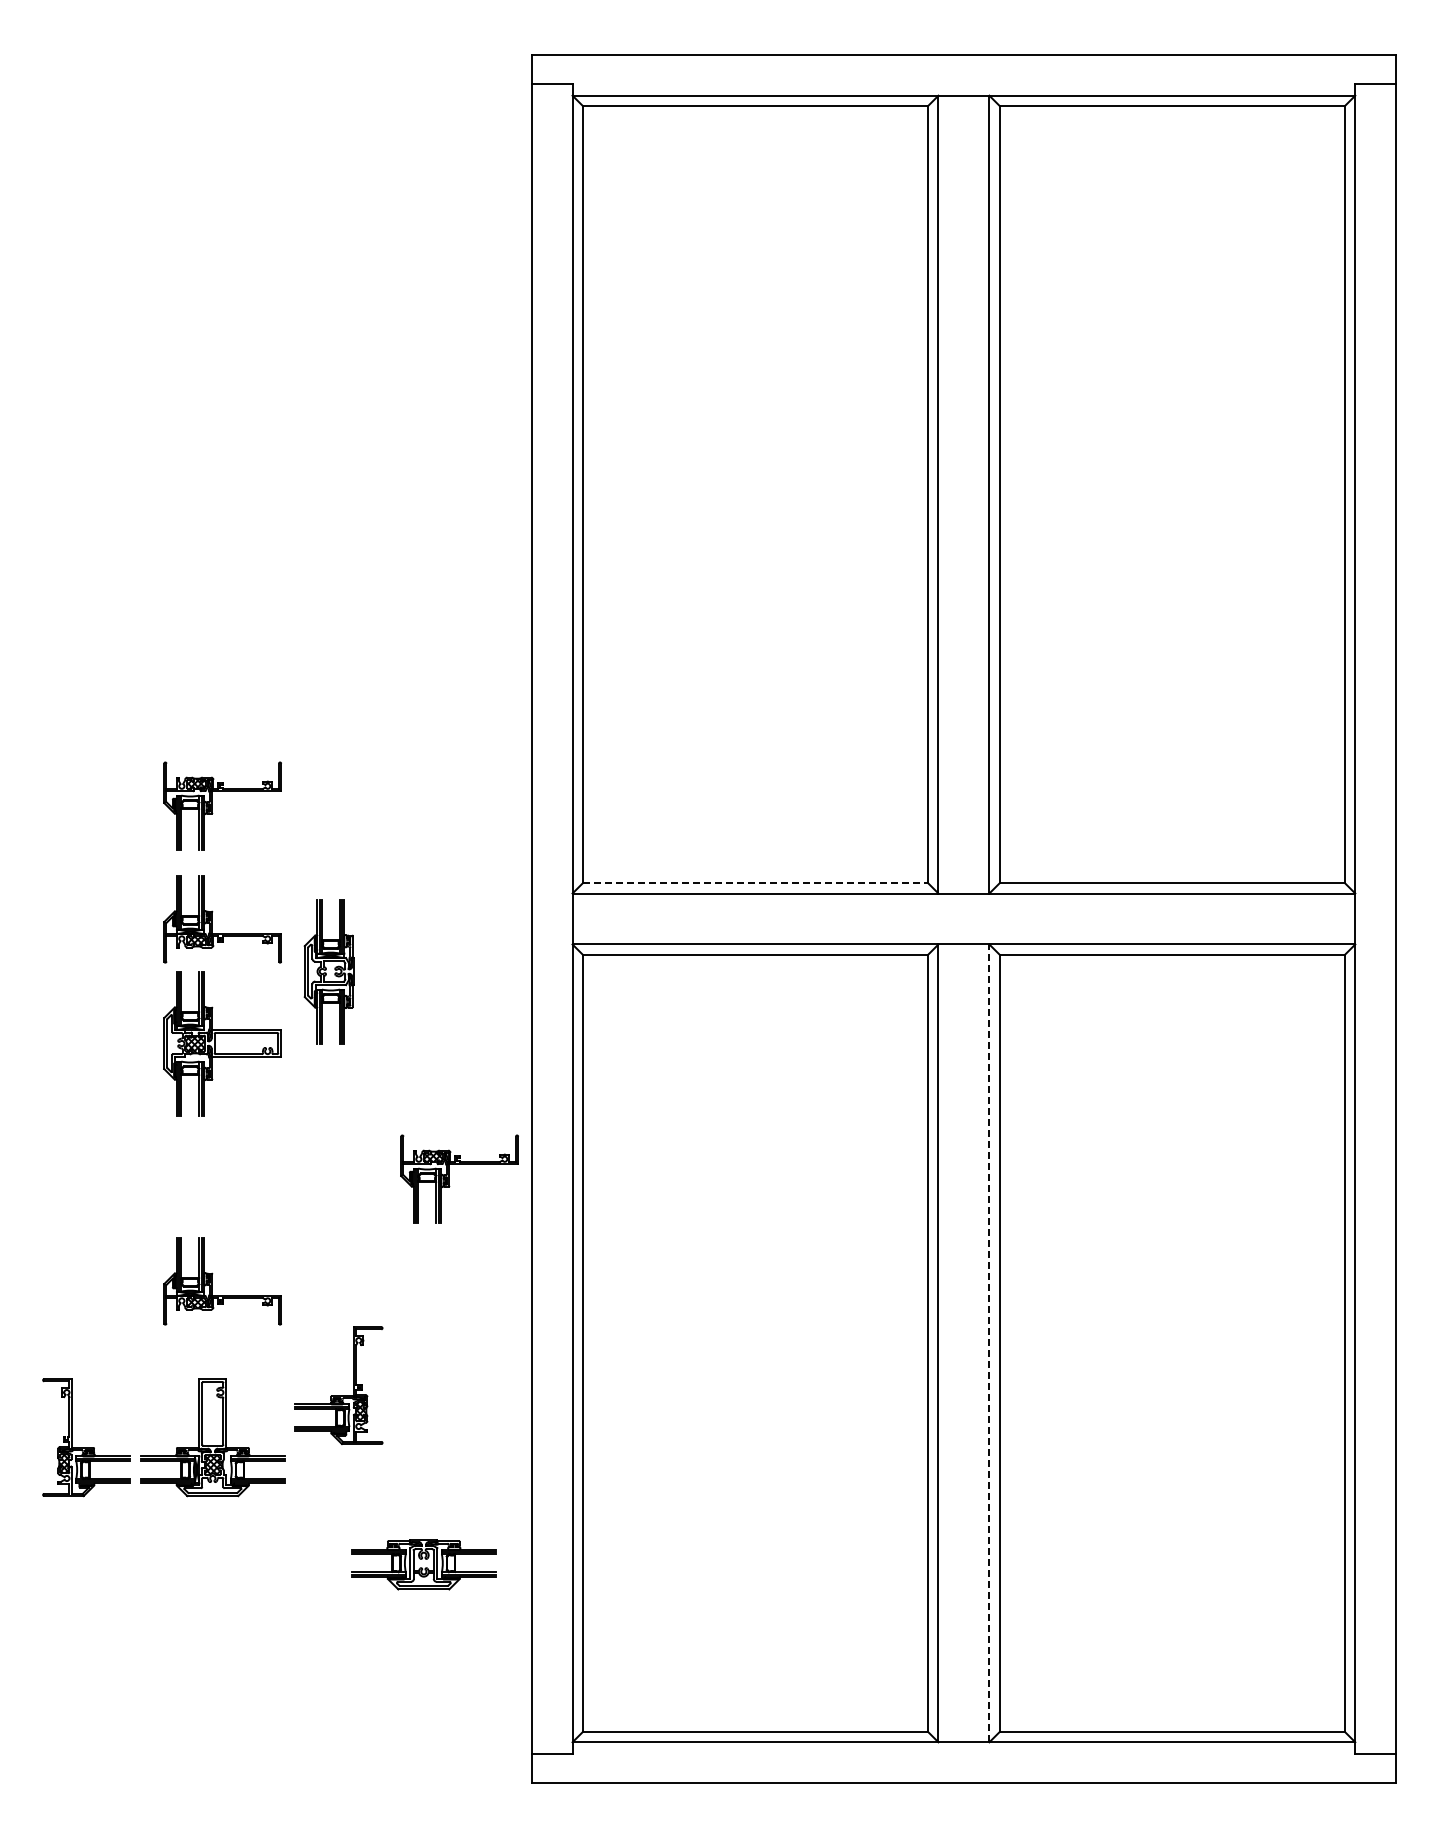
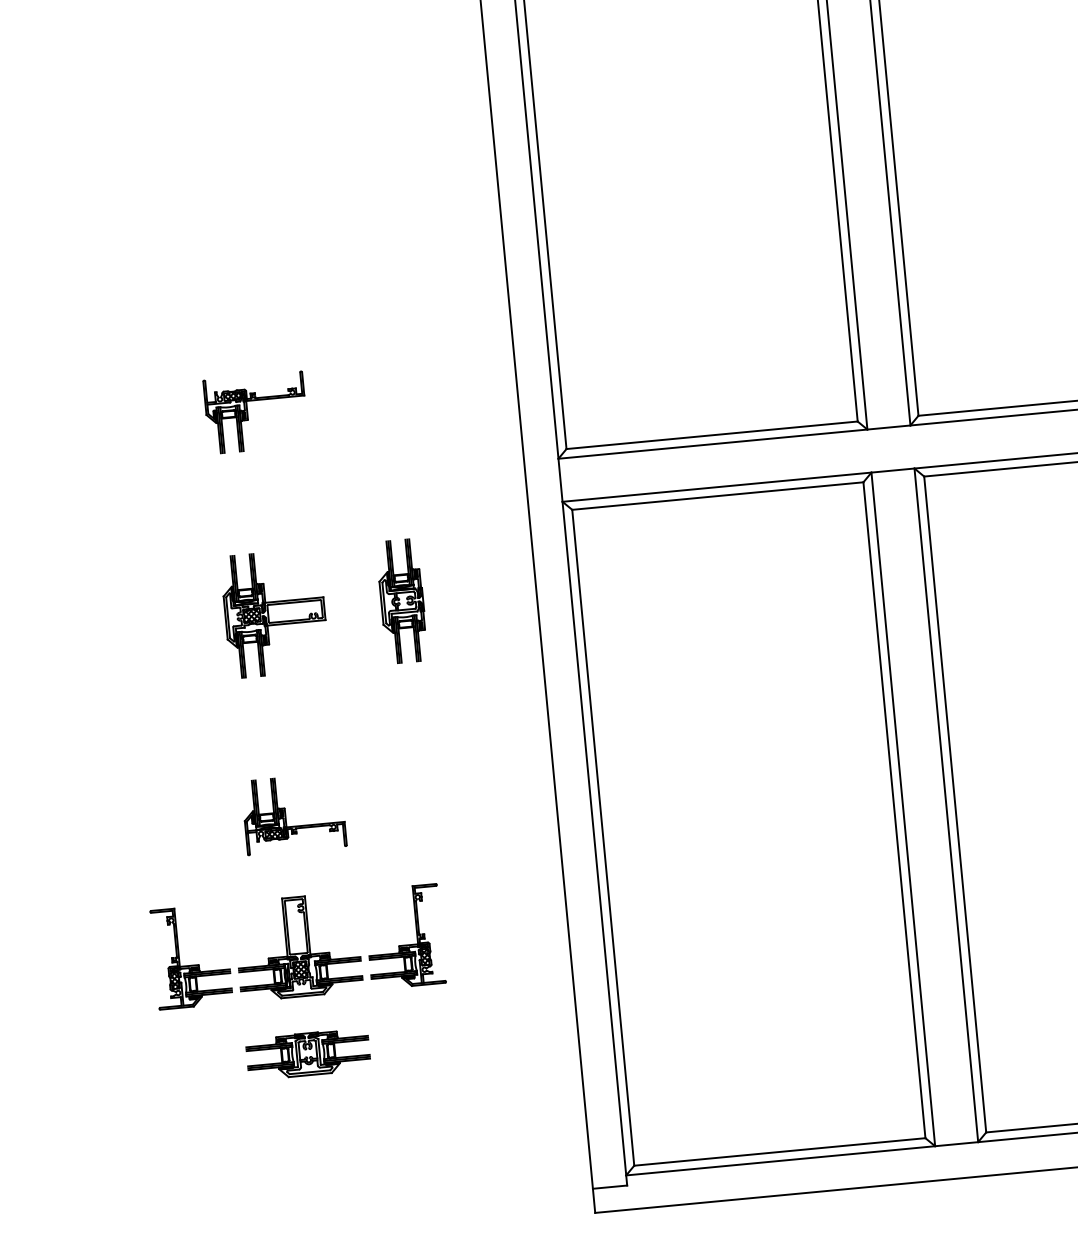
line: (756, 883) -> (712, 435), dashed -> solid
part: (212, 919) -> (256, 509), removed
part: (328, 971) -> (401, 601), moved
part: (449, 1178) -> (477, 709), removed
line: (989, 1343) -> (946, 805), dashed -> solid
part: (338, 1395) -> (405, 945), moved
part: (423, 1564) -> (308, 1054), moved

